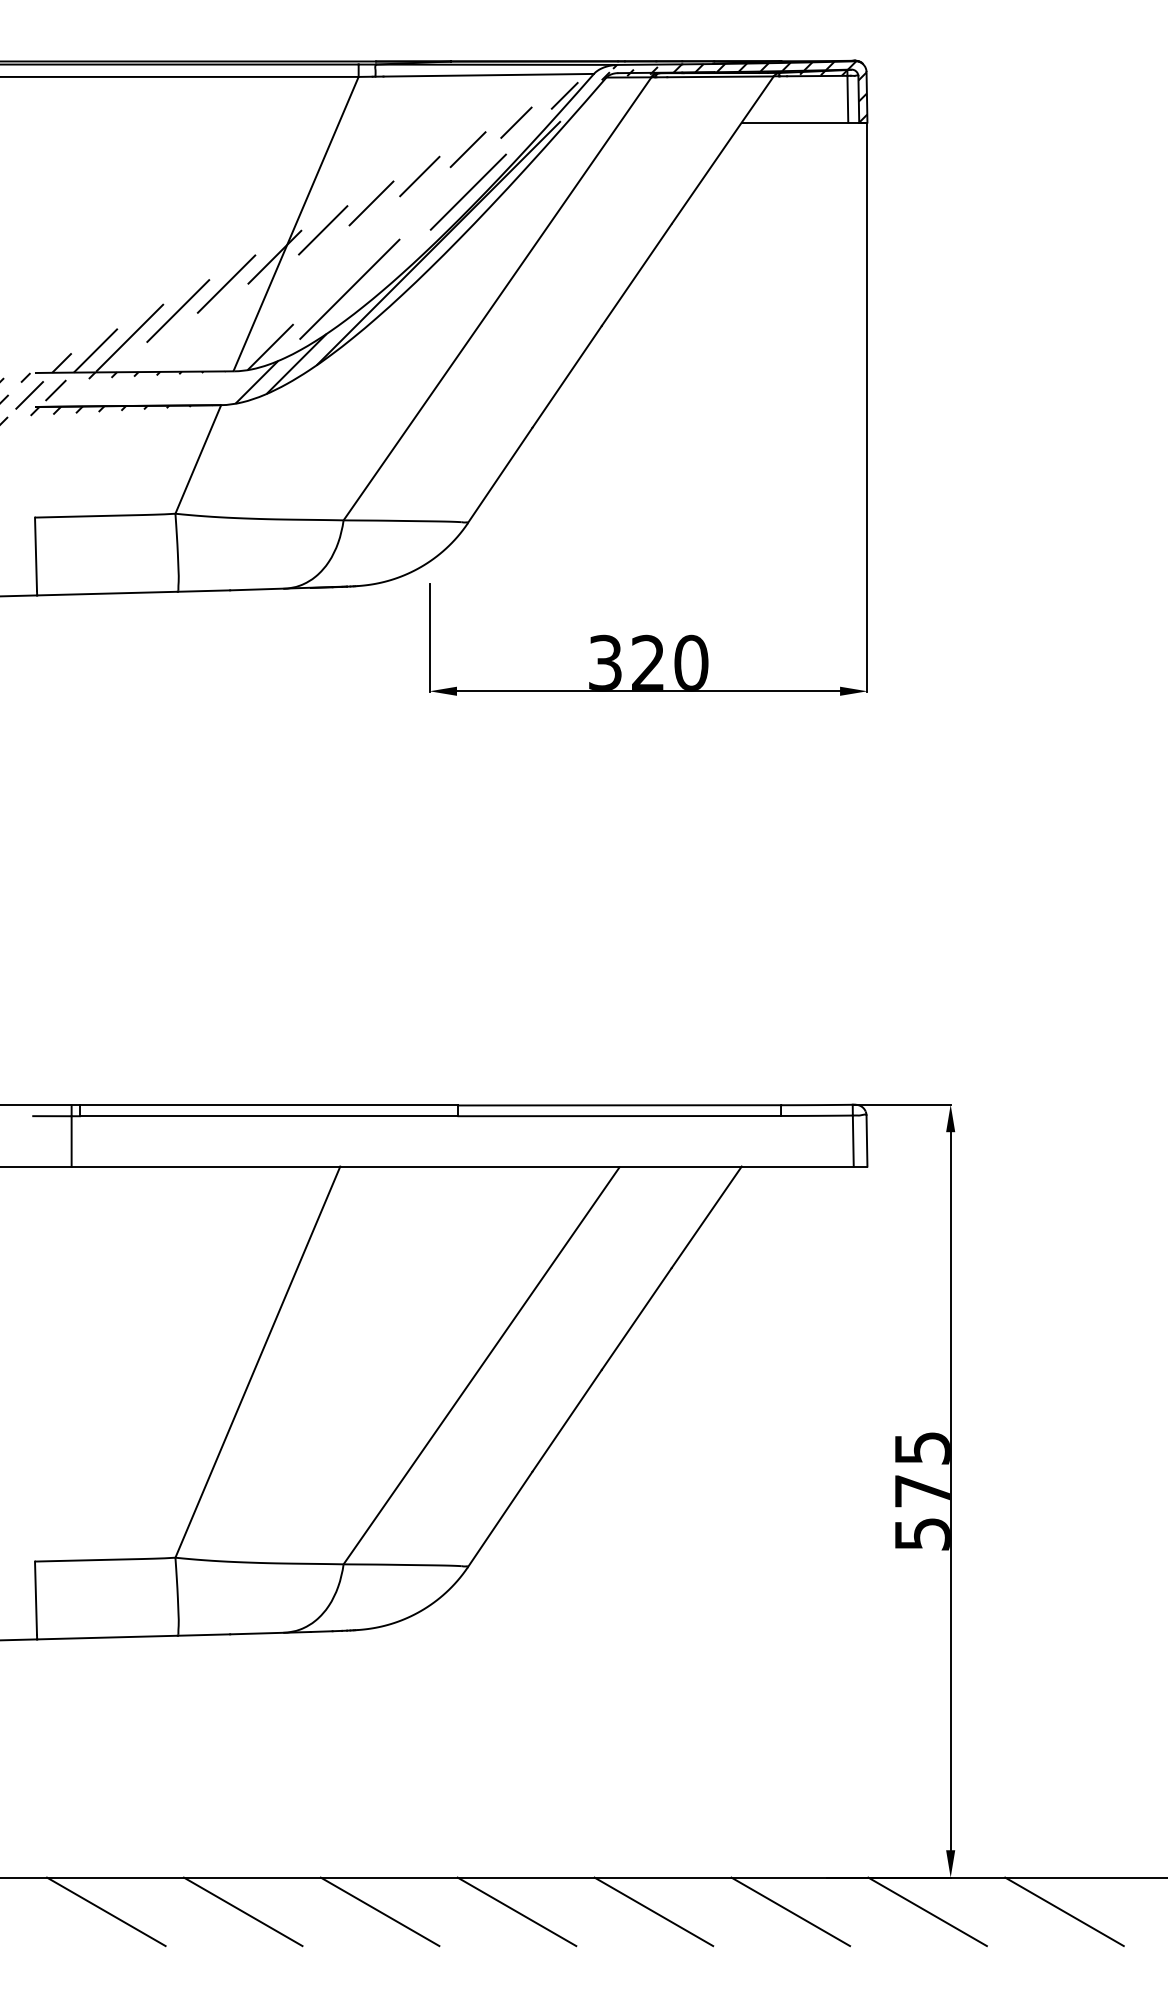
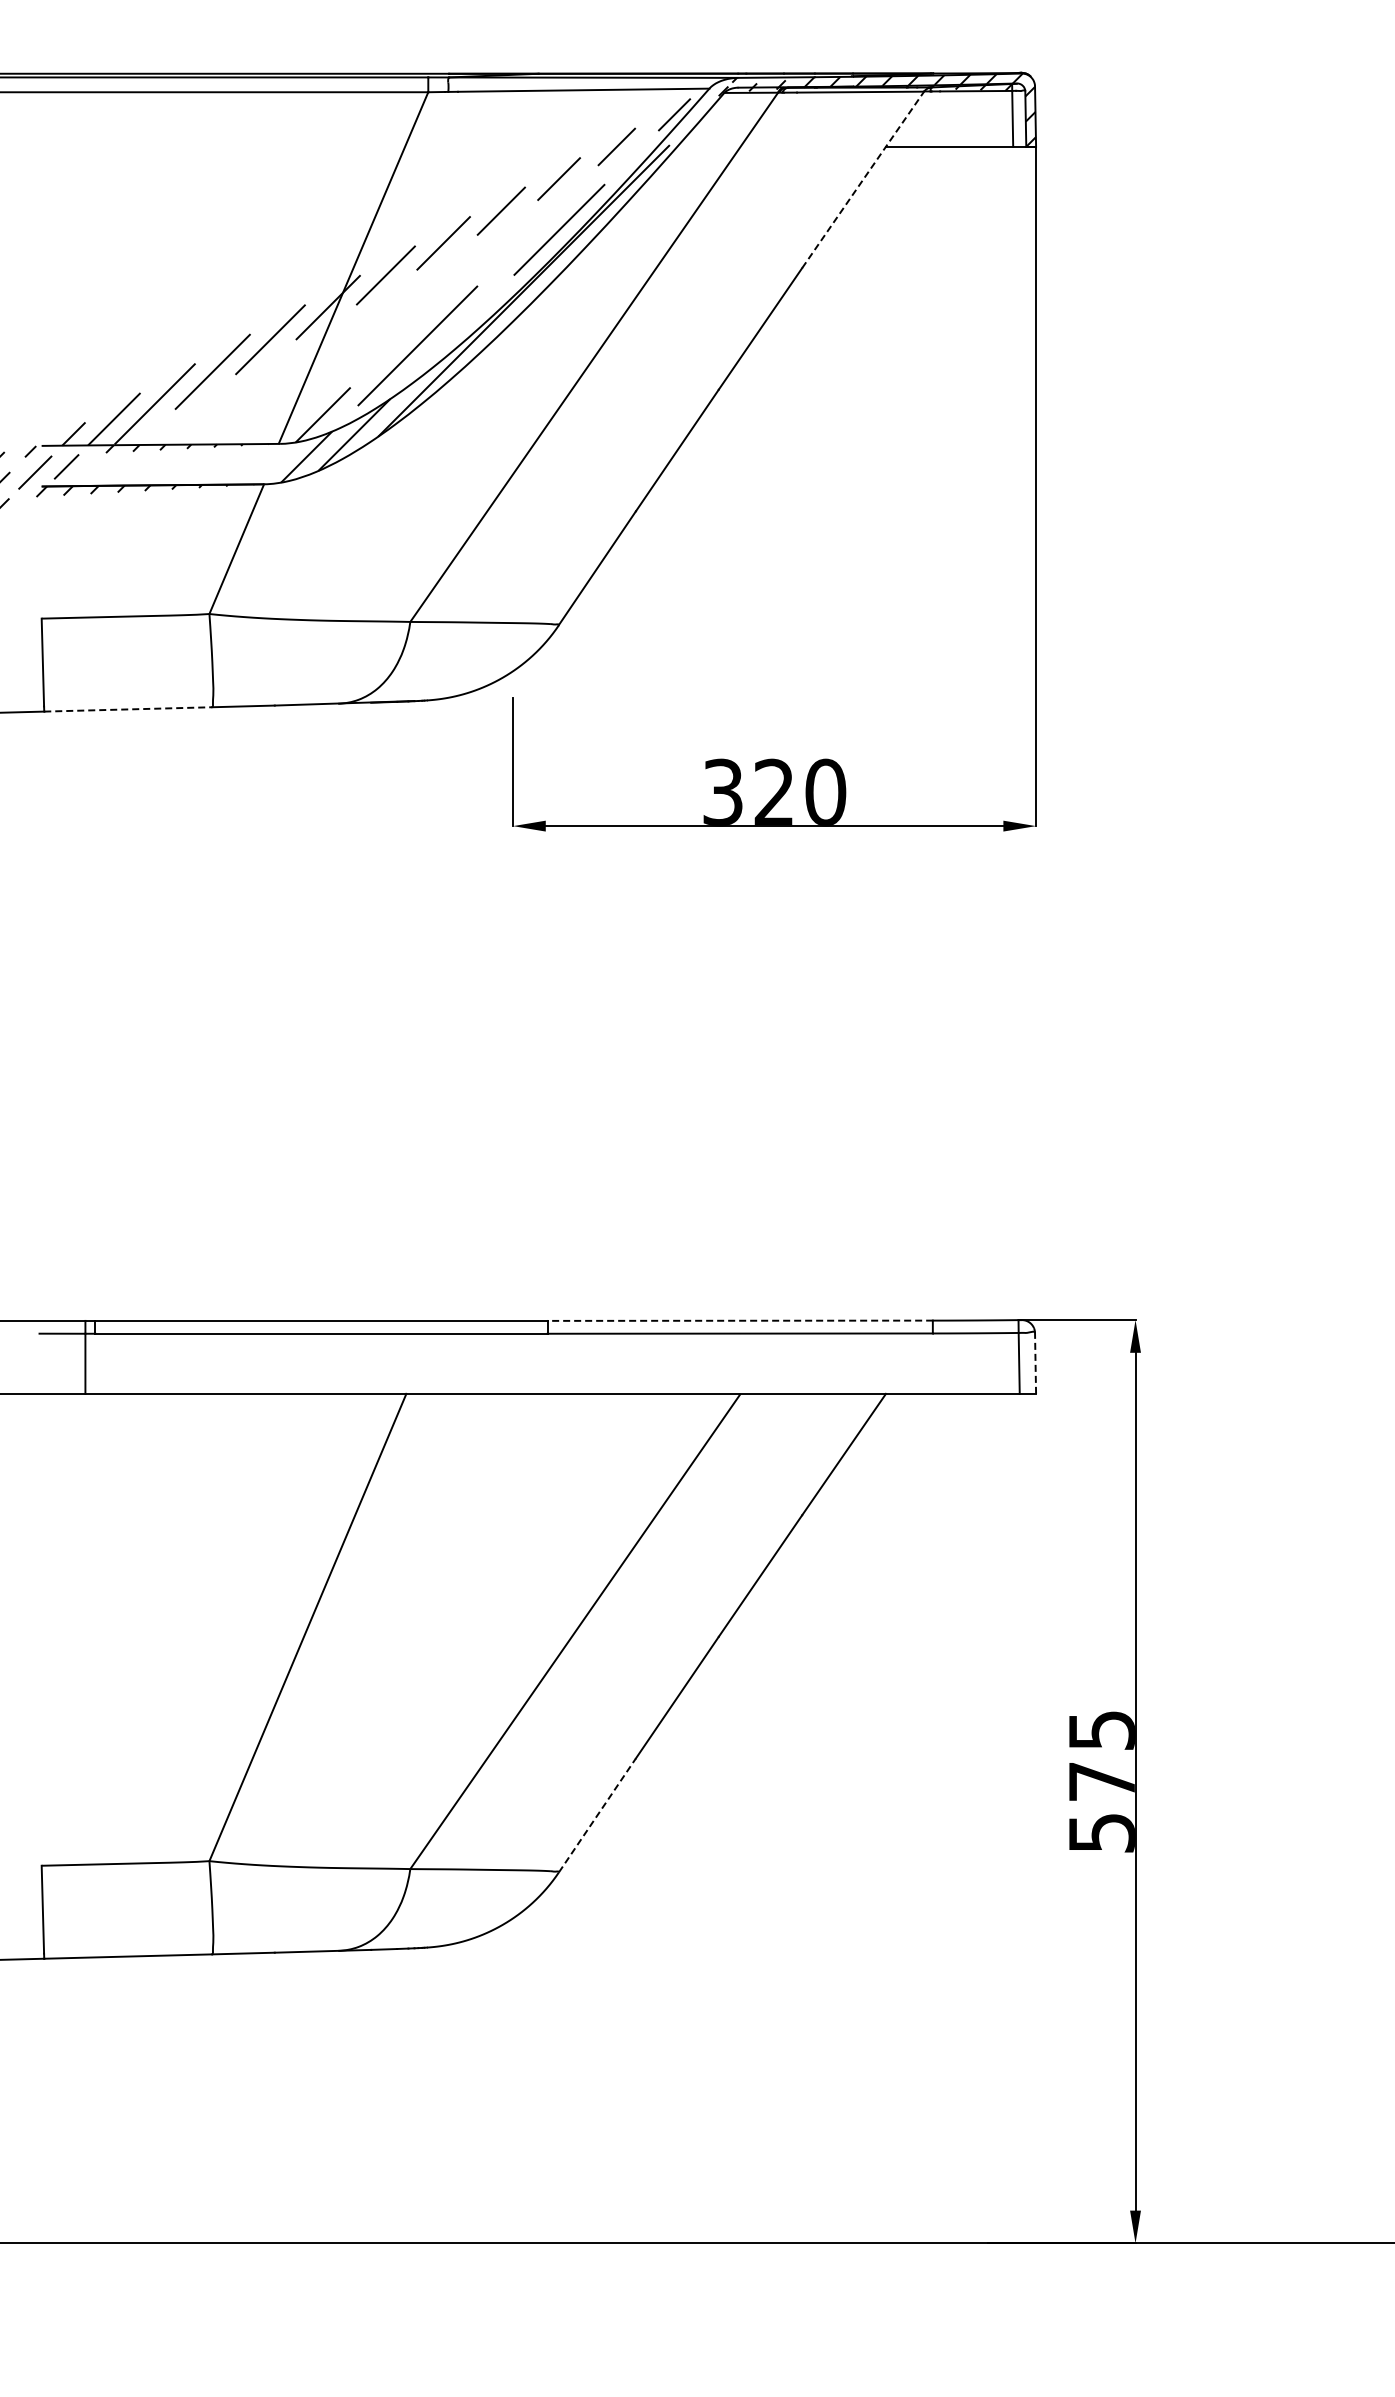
line: (722, 149) -> (863, 178), solid -> dashed
line: (107, 593) -> (128, 709), solid -> dashed
line: (619, 1105) -> (740, 1320), solid -> dashed
line: (866, 1140) -> (1035, 1362), solid -> dashed
line: (500, 1519) -> (597, 1815), solid -> dashed
line: (106, 1912) -> (126, 2284), removed
line: (243, 1912) -> (290, 2284), removed
line: (379, 1912) -> (453, 2284), removed
line: (517, 1912) -> (617, 2284), removed
line: (653, 1912) -> (780, 2284), removed
line: (790, 1912) -> (944, 2284), removed
line: (927, 1912) -> (1107, 2284), removed
line: (1064, 1912) -> (1271, 2284), removed

